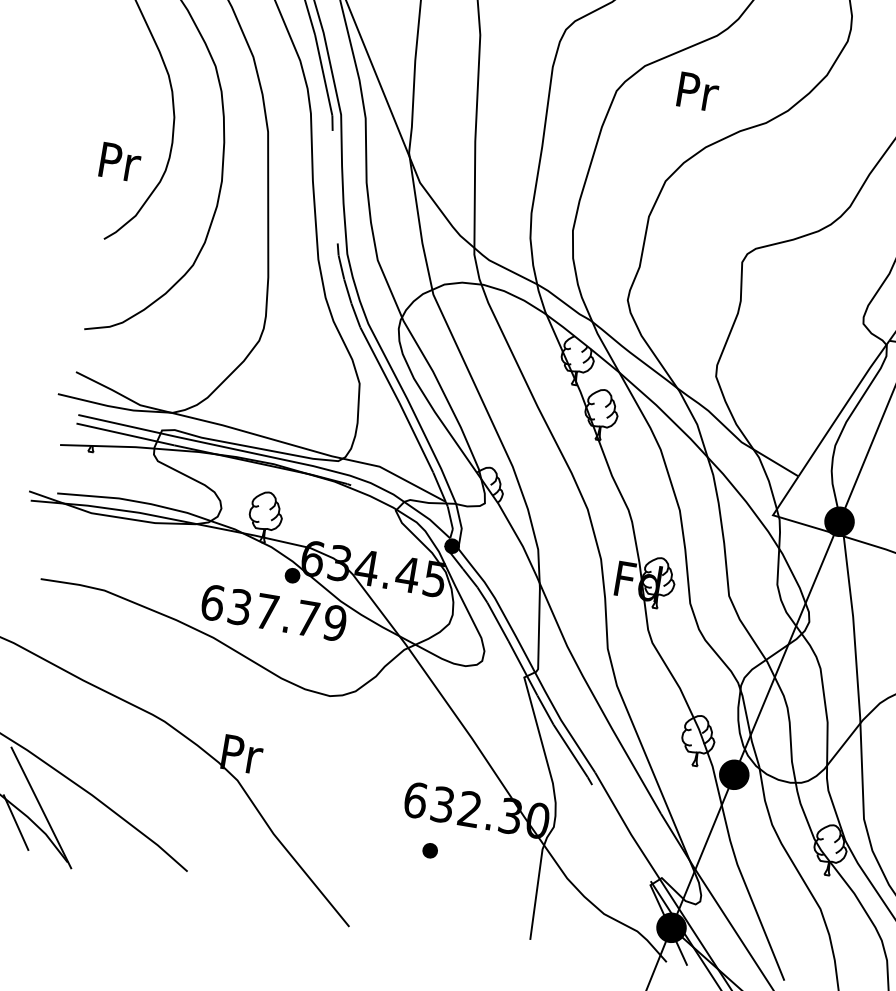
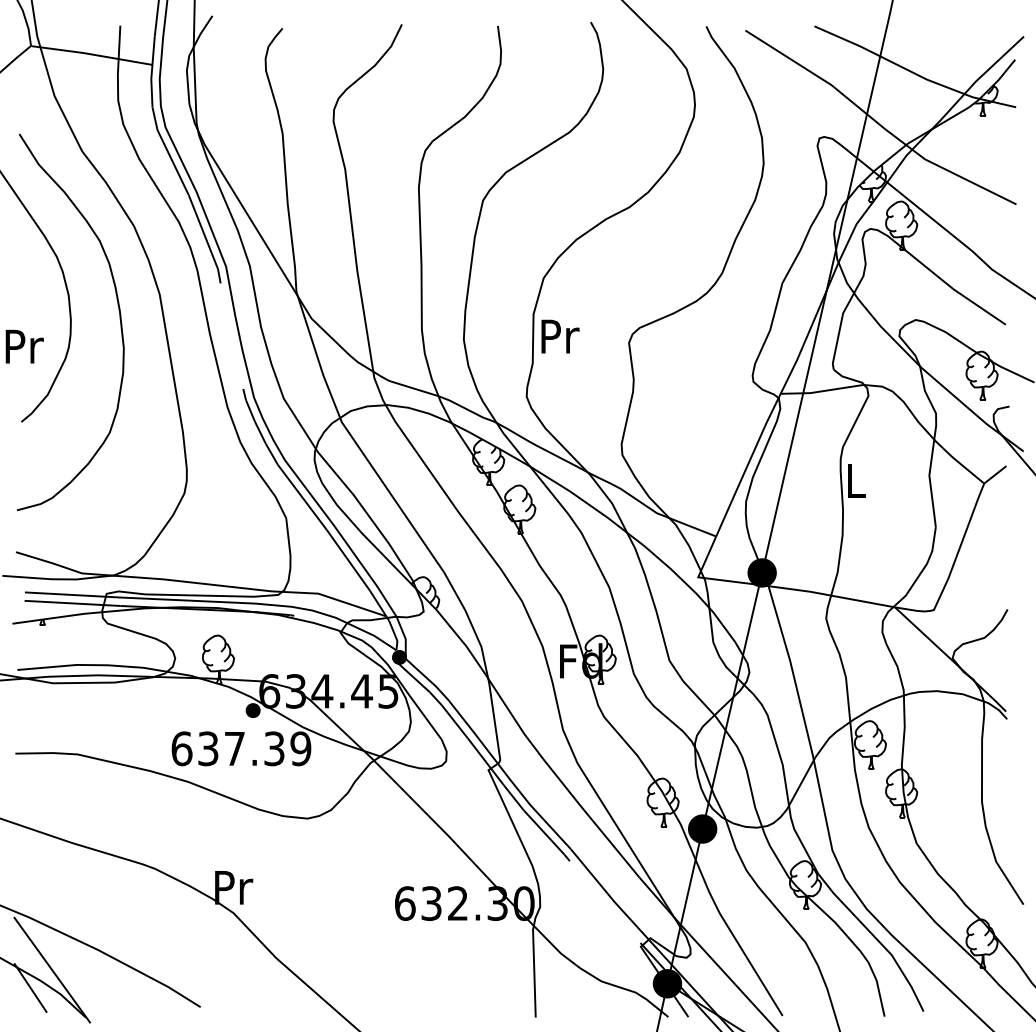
text: (698, 91) -> (560, 336), moved
text: (307, 618) -> (274, 748), 637.79 -> 637.39
part: (429, 850) -> (426, 948), removed

